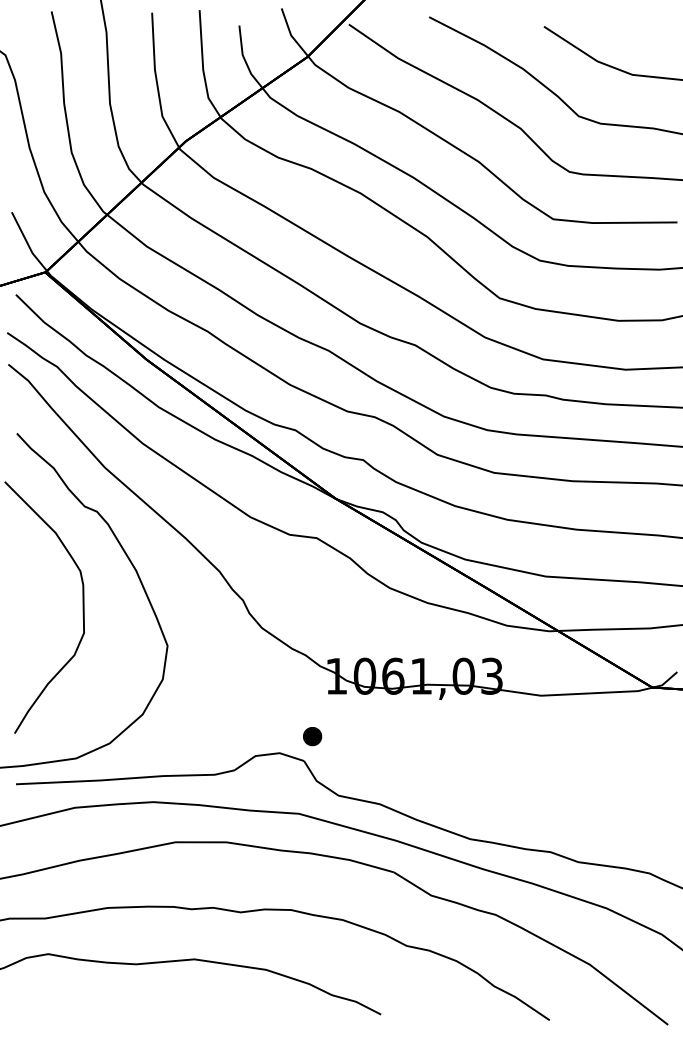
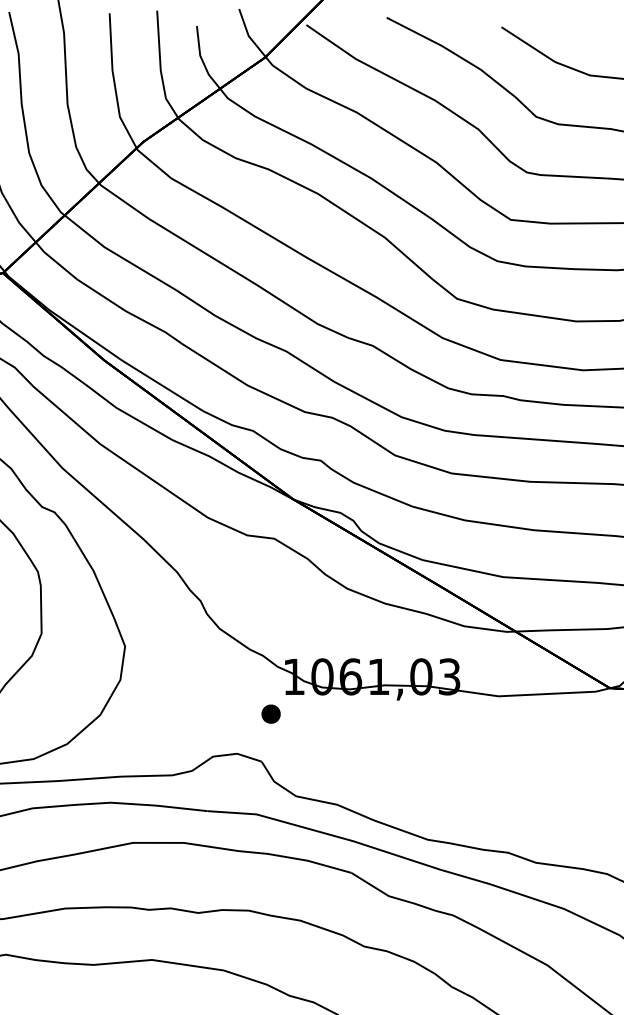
part: (312, 736) -> (271, 714), moved

